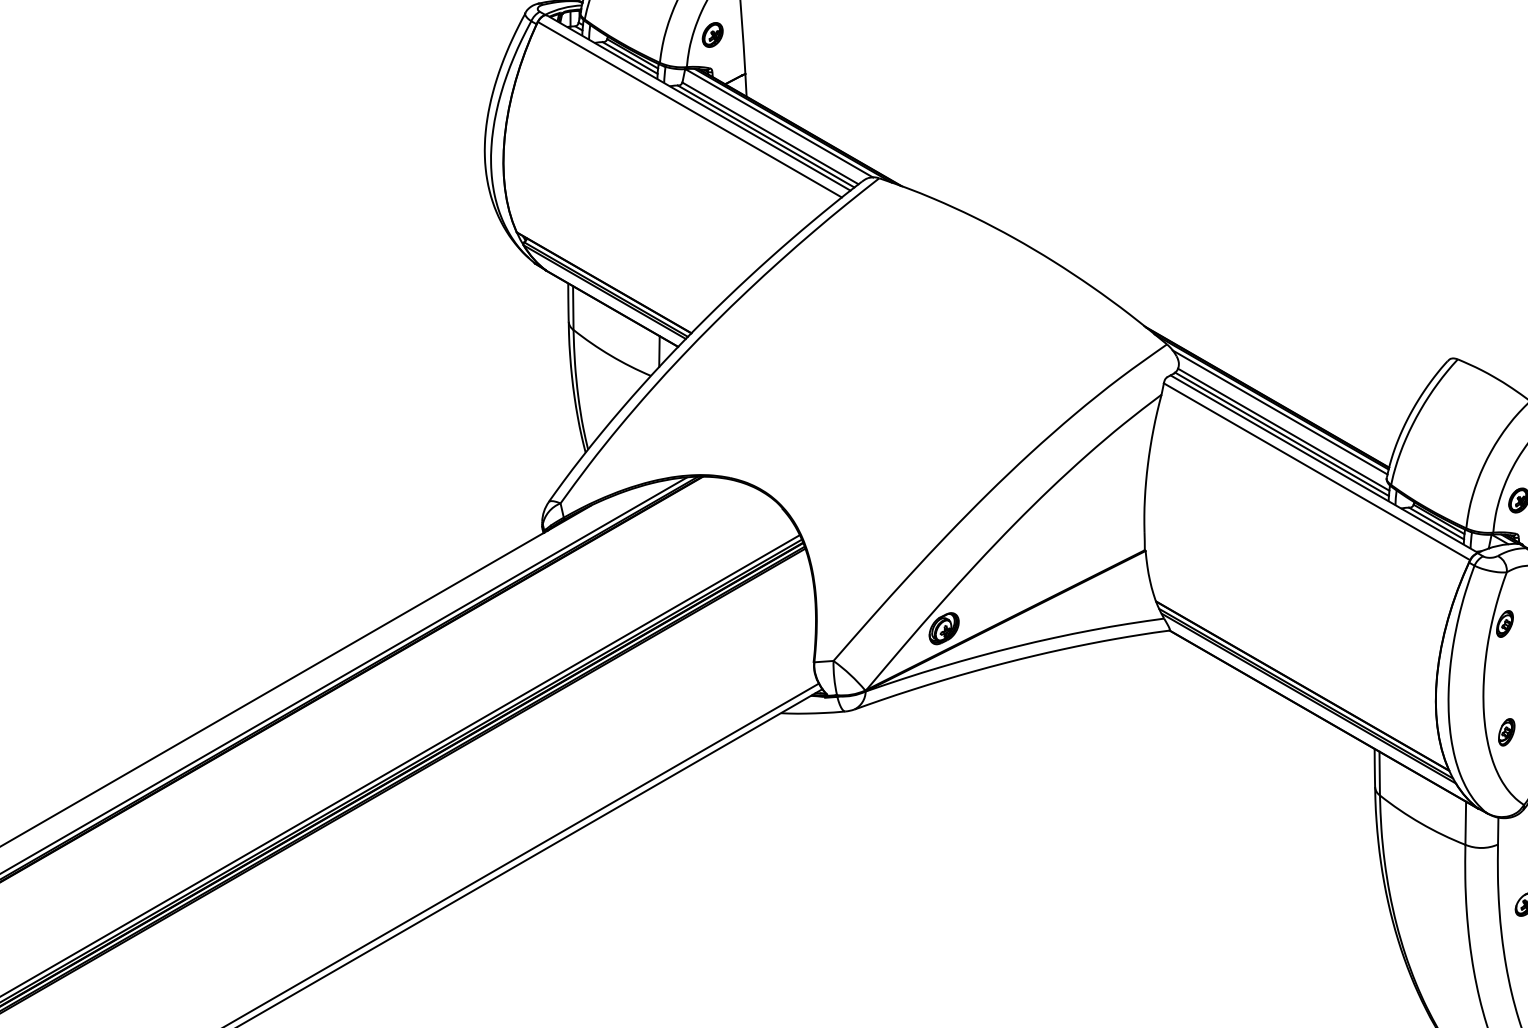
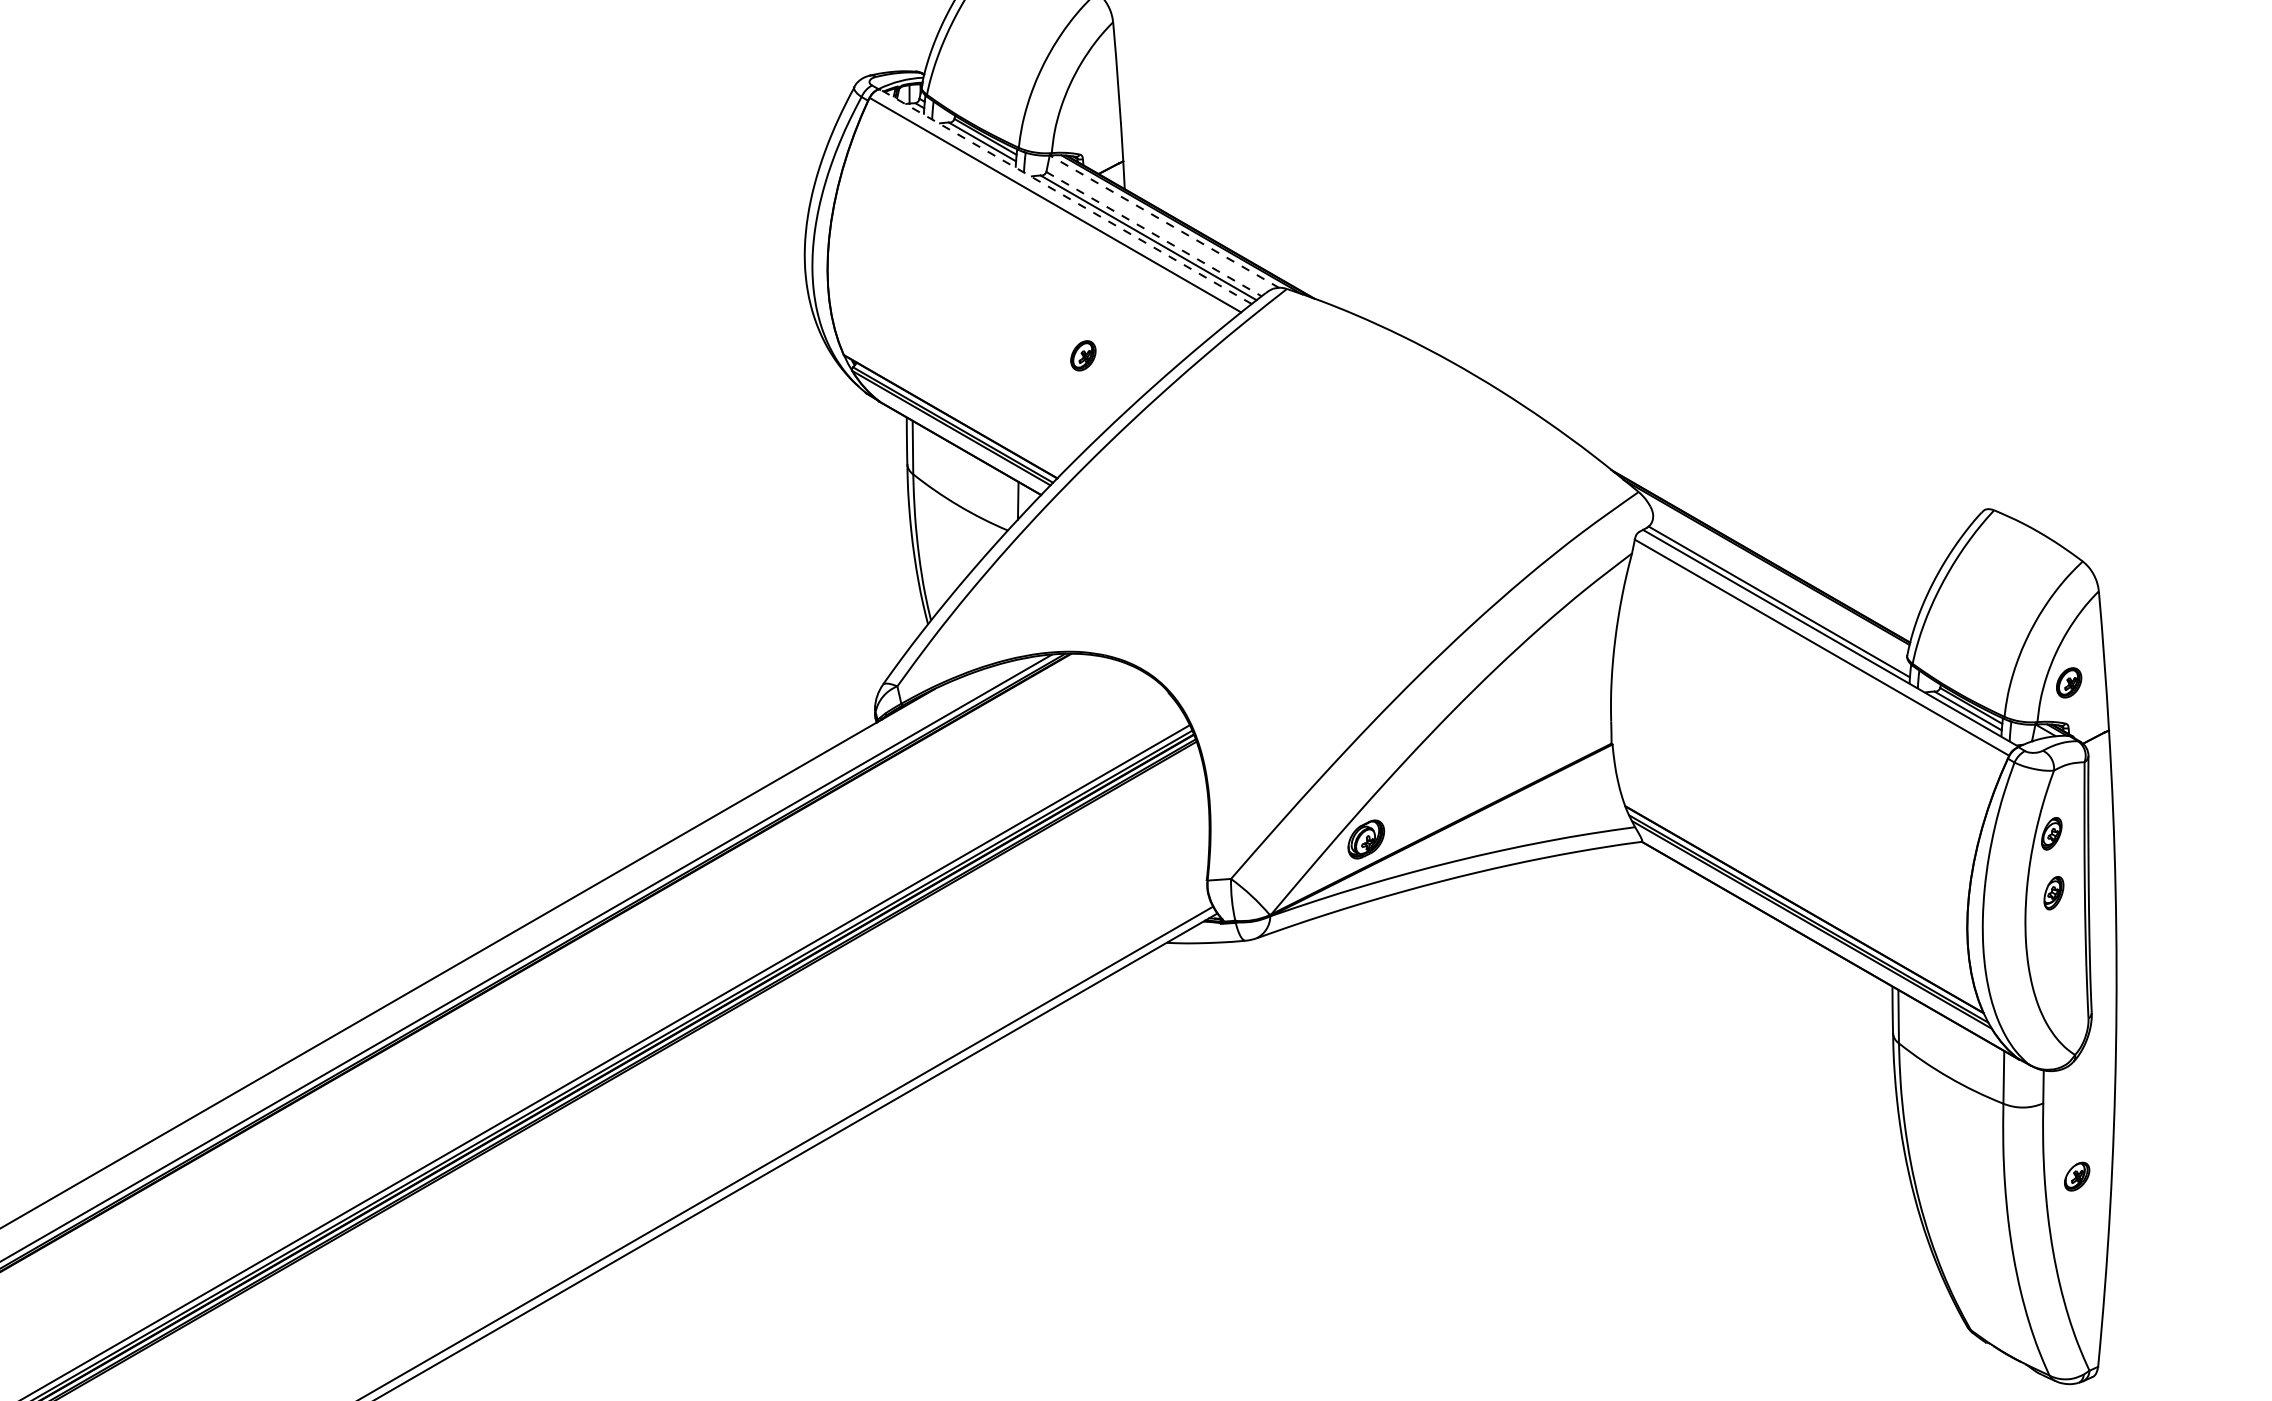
part: (712, 34) -> (1083, 355), moved
line: (698, 103) -> (1066, 197), solid -> dashed
line: (779, 123) -> (1164, 221), solid -> dashed
line: (770, 133) -> (1154, 234), solid -> dashed
line: (1279, 412) -> (1776, 575), removed
line: (1283, 429) -> (1781, 595), removed
part: (1506, 732) -> (2053, 893), moved

